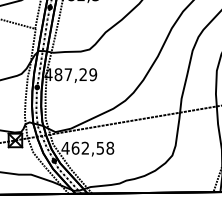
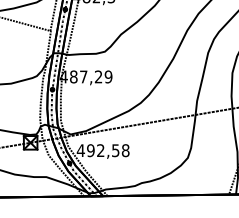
text: (75, 148) -> (90, 150), 462,58 -> 492,58

